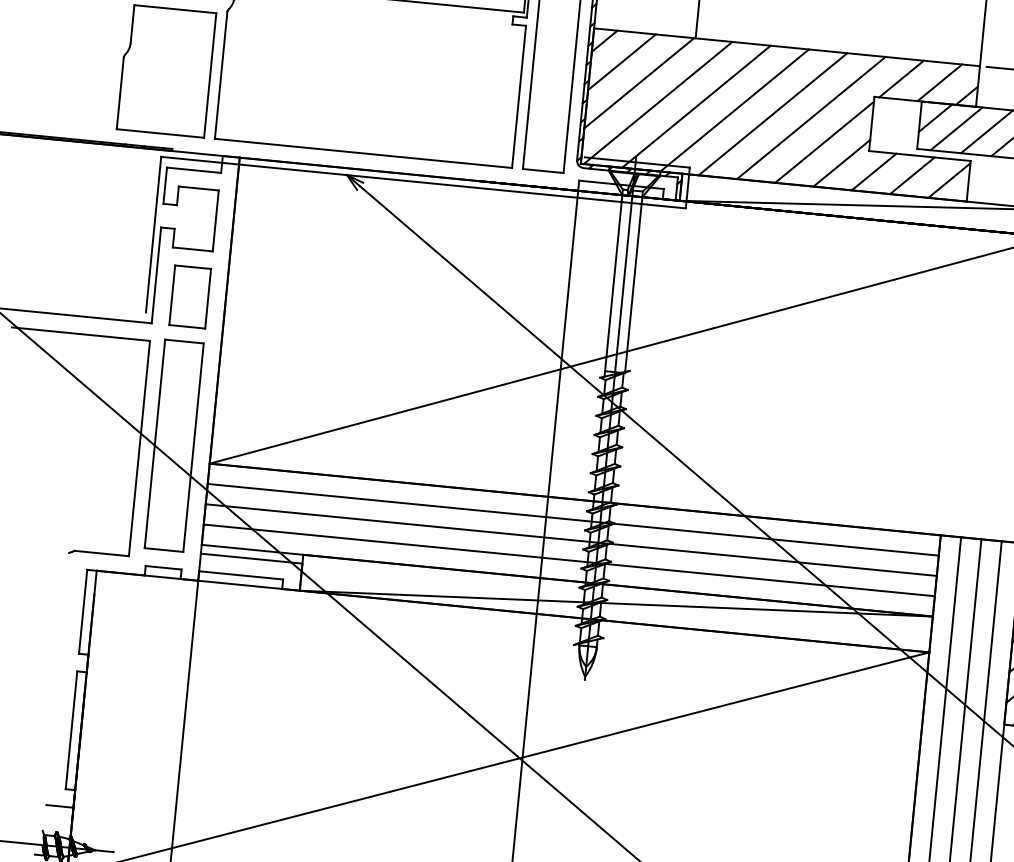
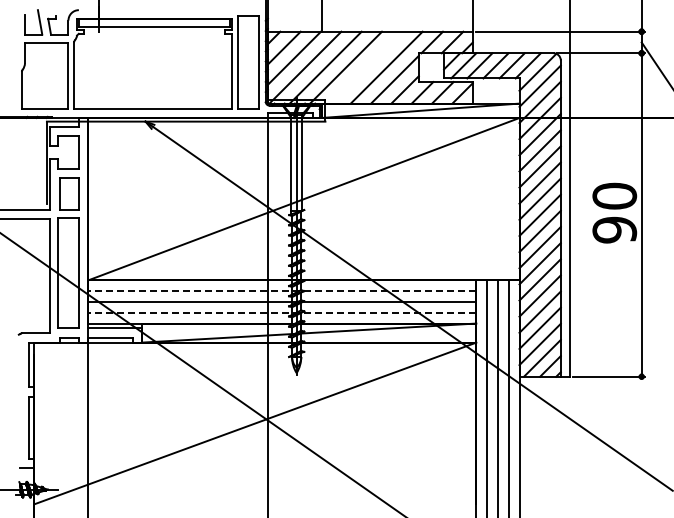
line: (773, 113) -> (366, 67), removed
line: (571, 520) -> (281, 291), solid -> dashed
line: (567, 559) -> (281, 312), solid -> dashed

